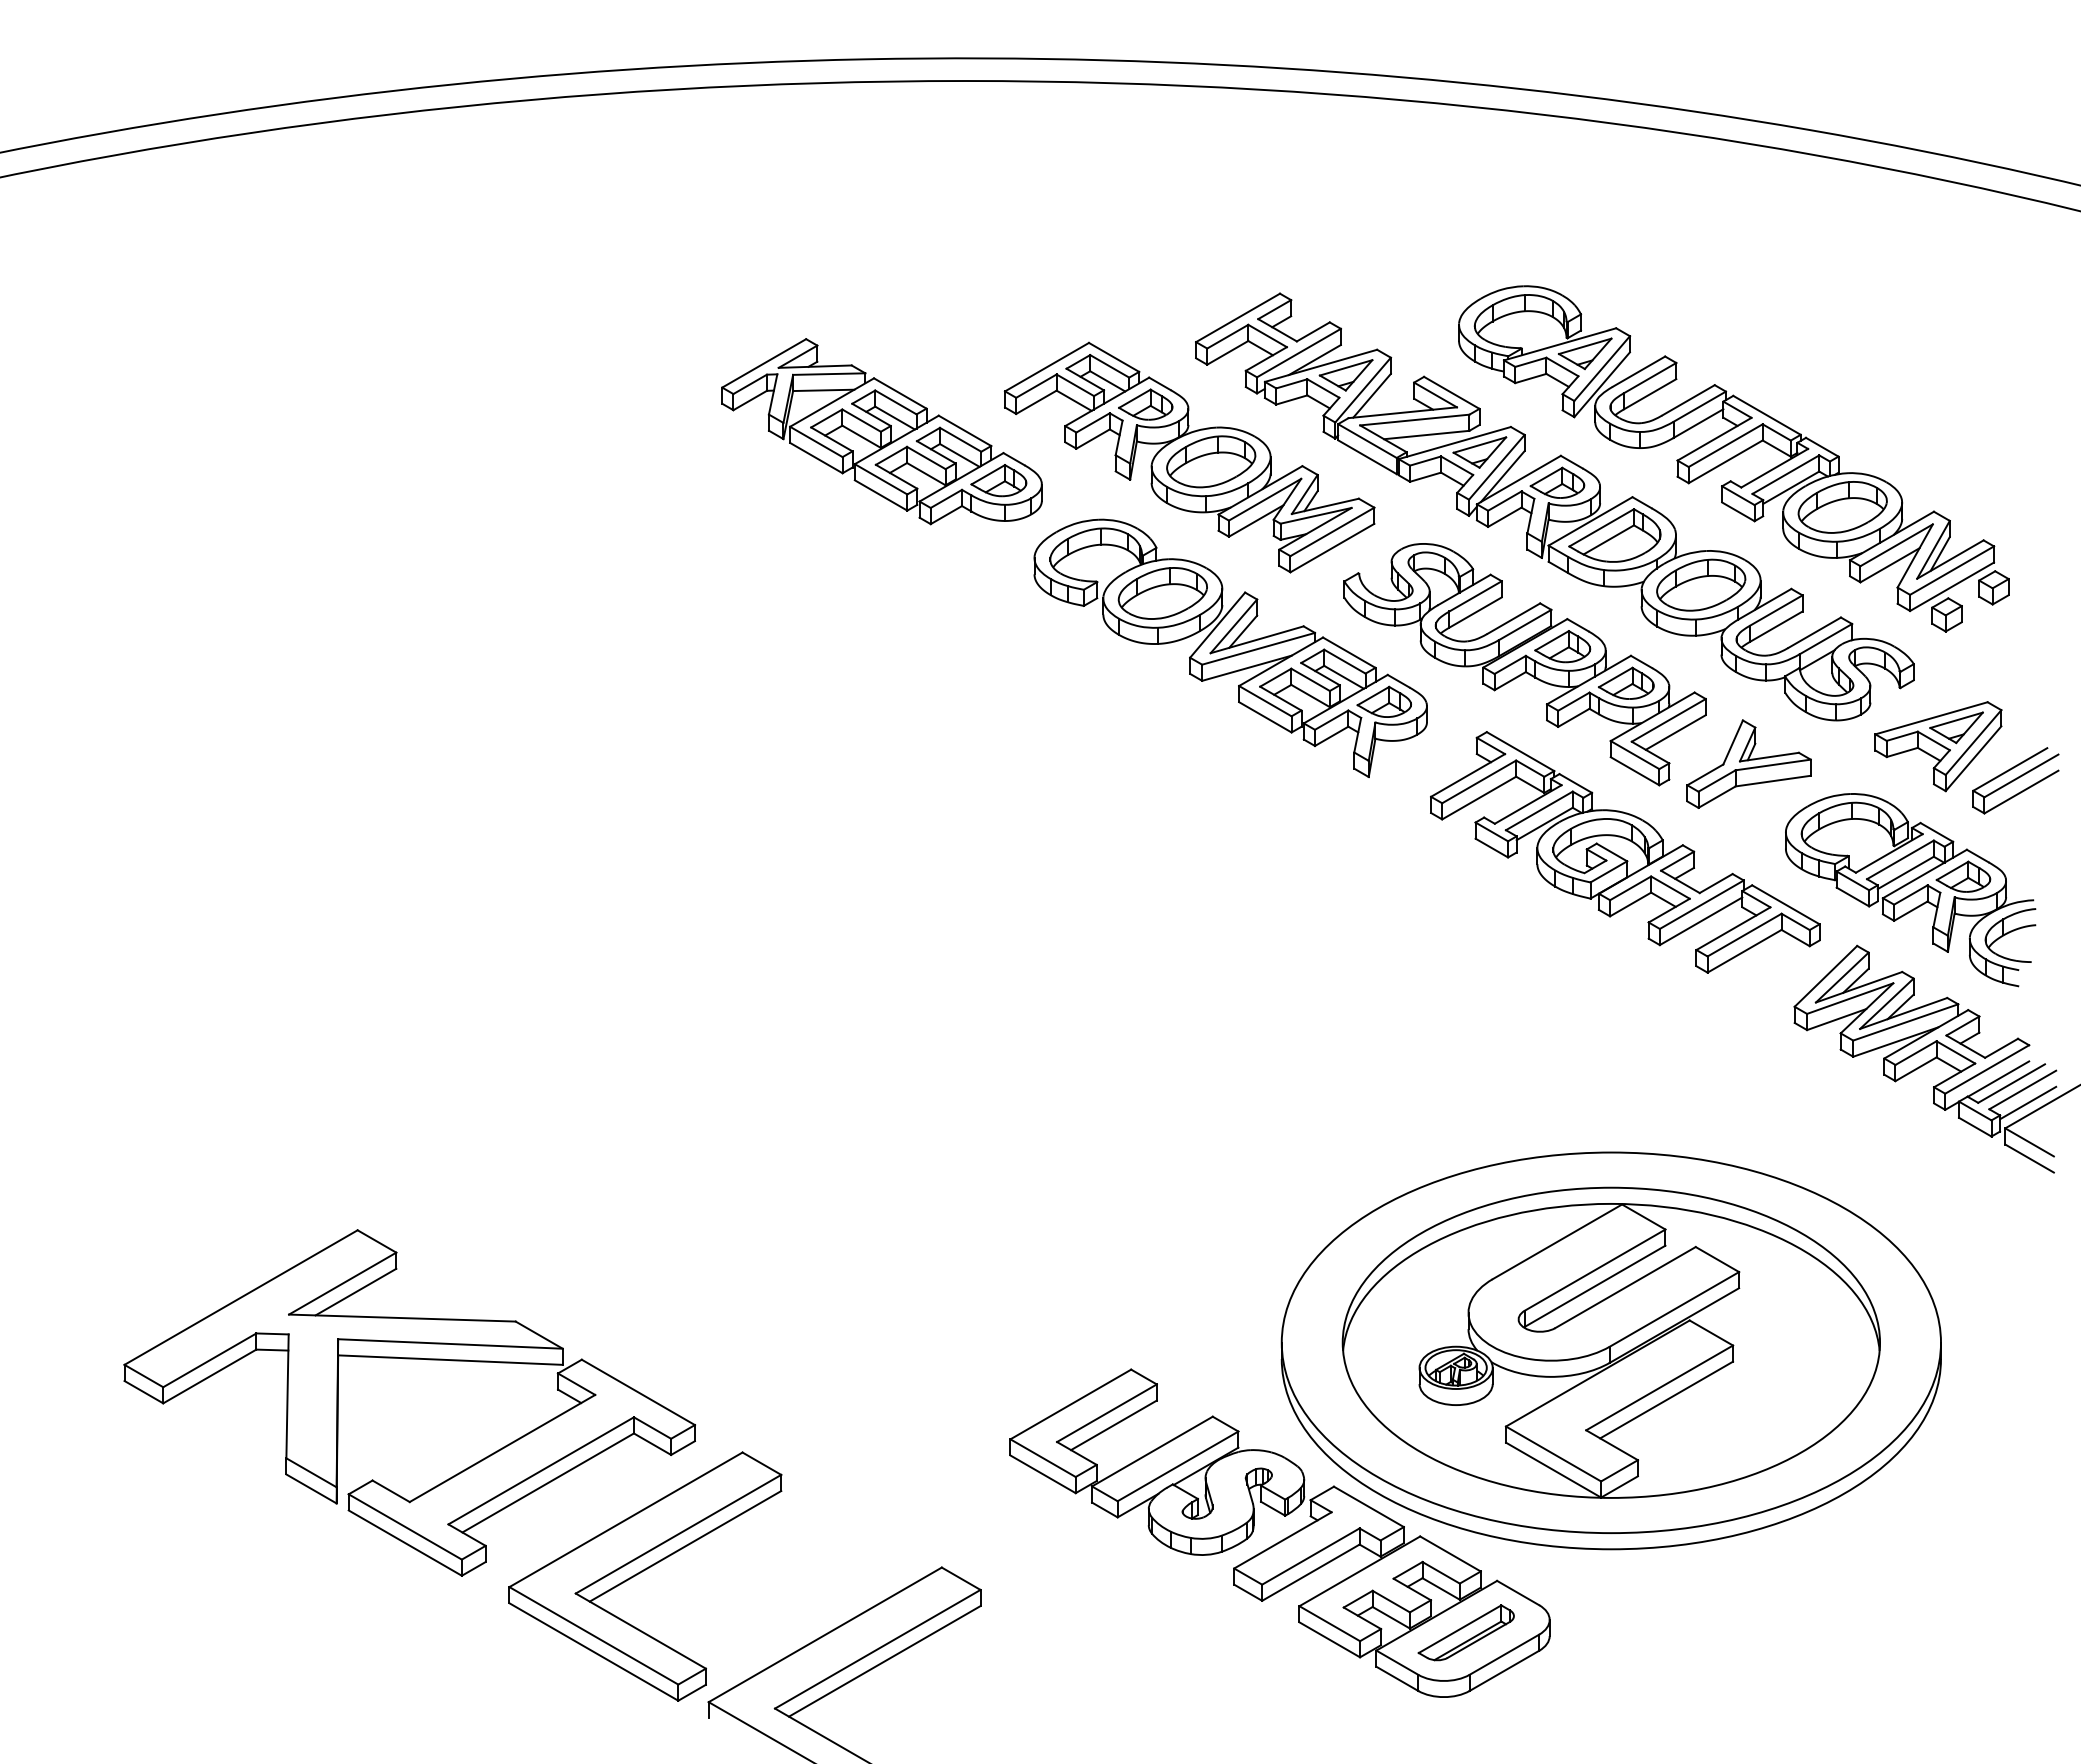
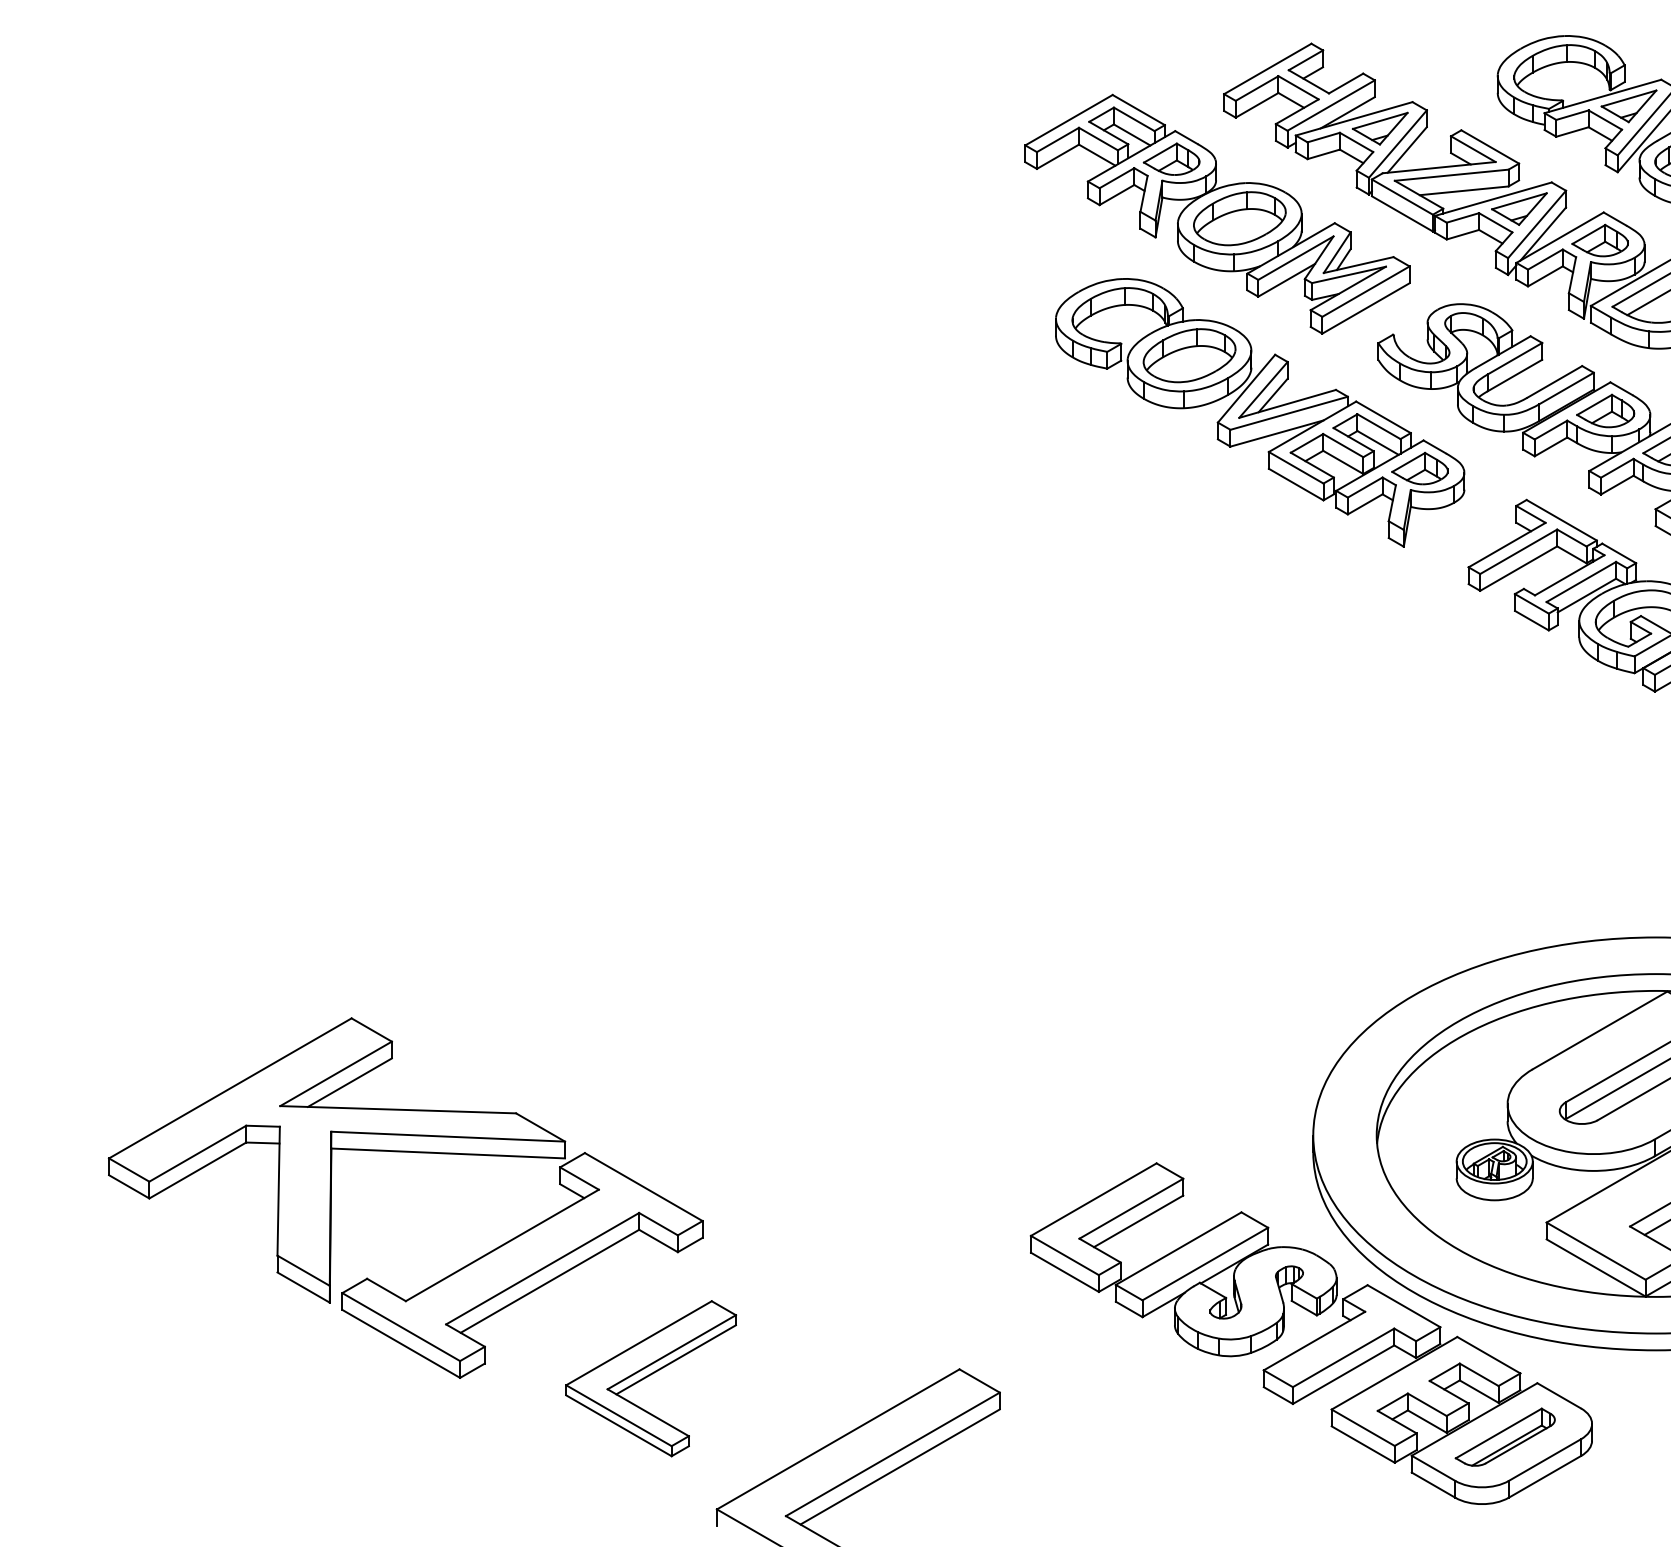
part: (881, 431) -> (896, 187), removed
part: (645, 1576) -> (651, 1378), size x0.6

